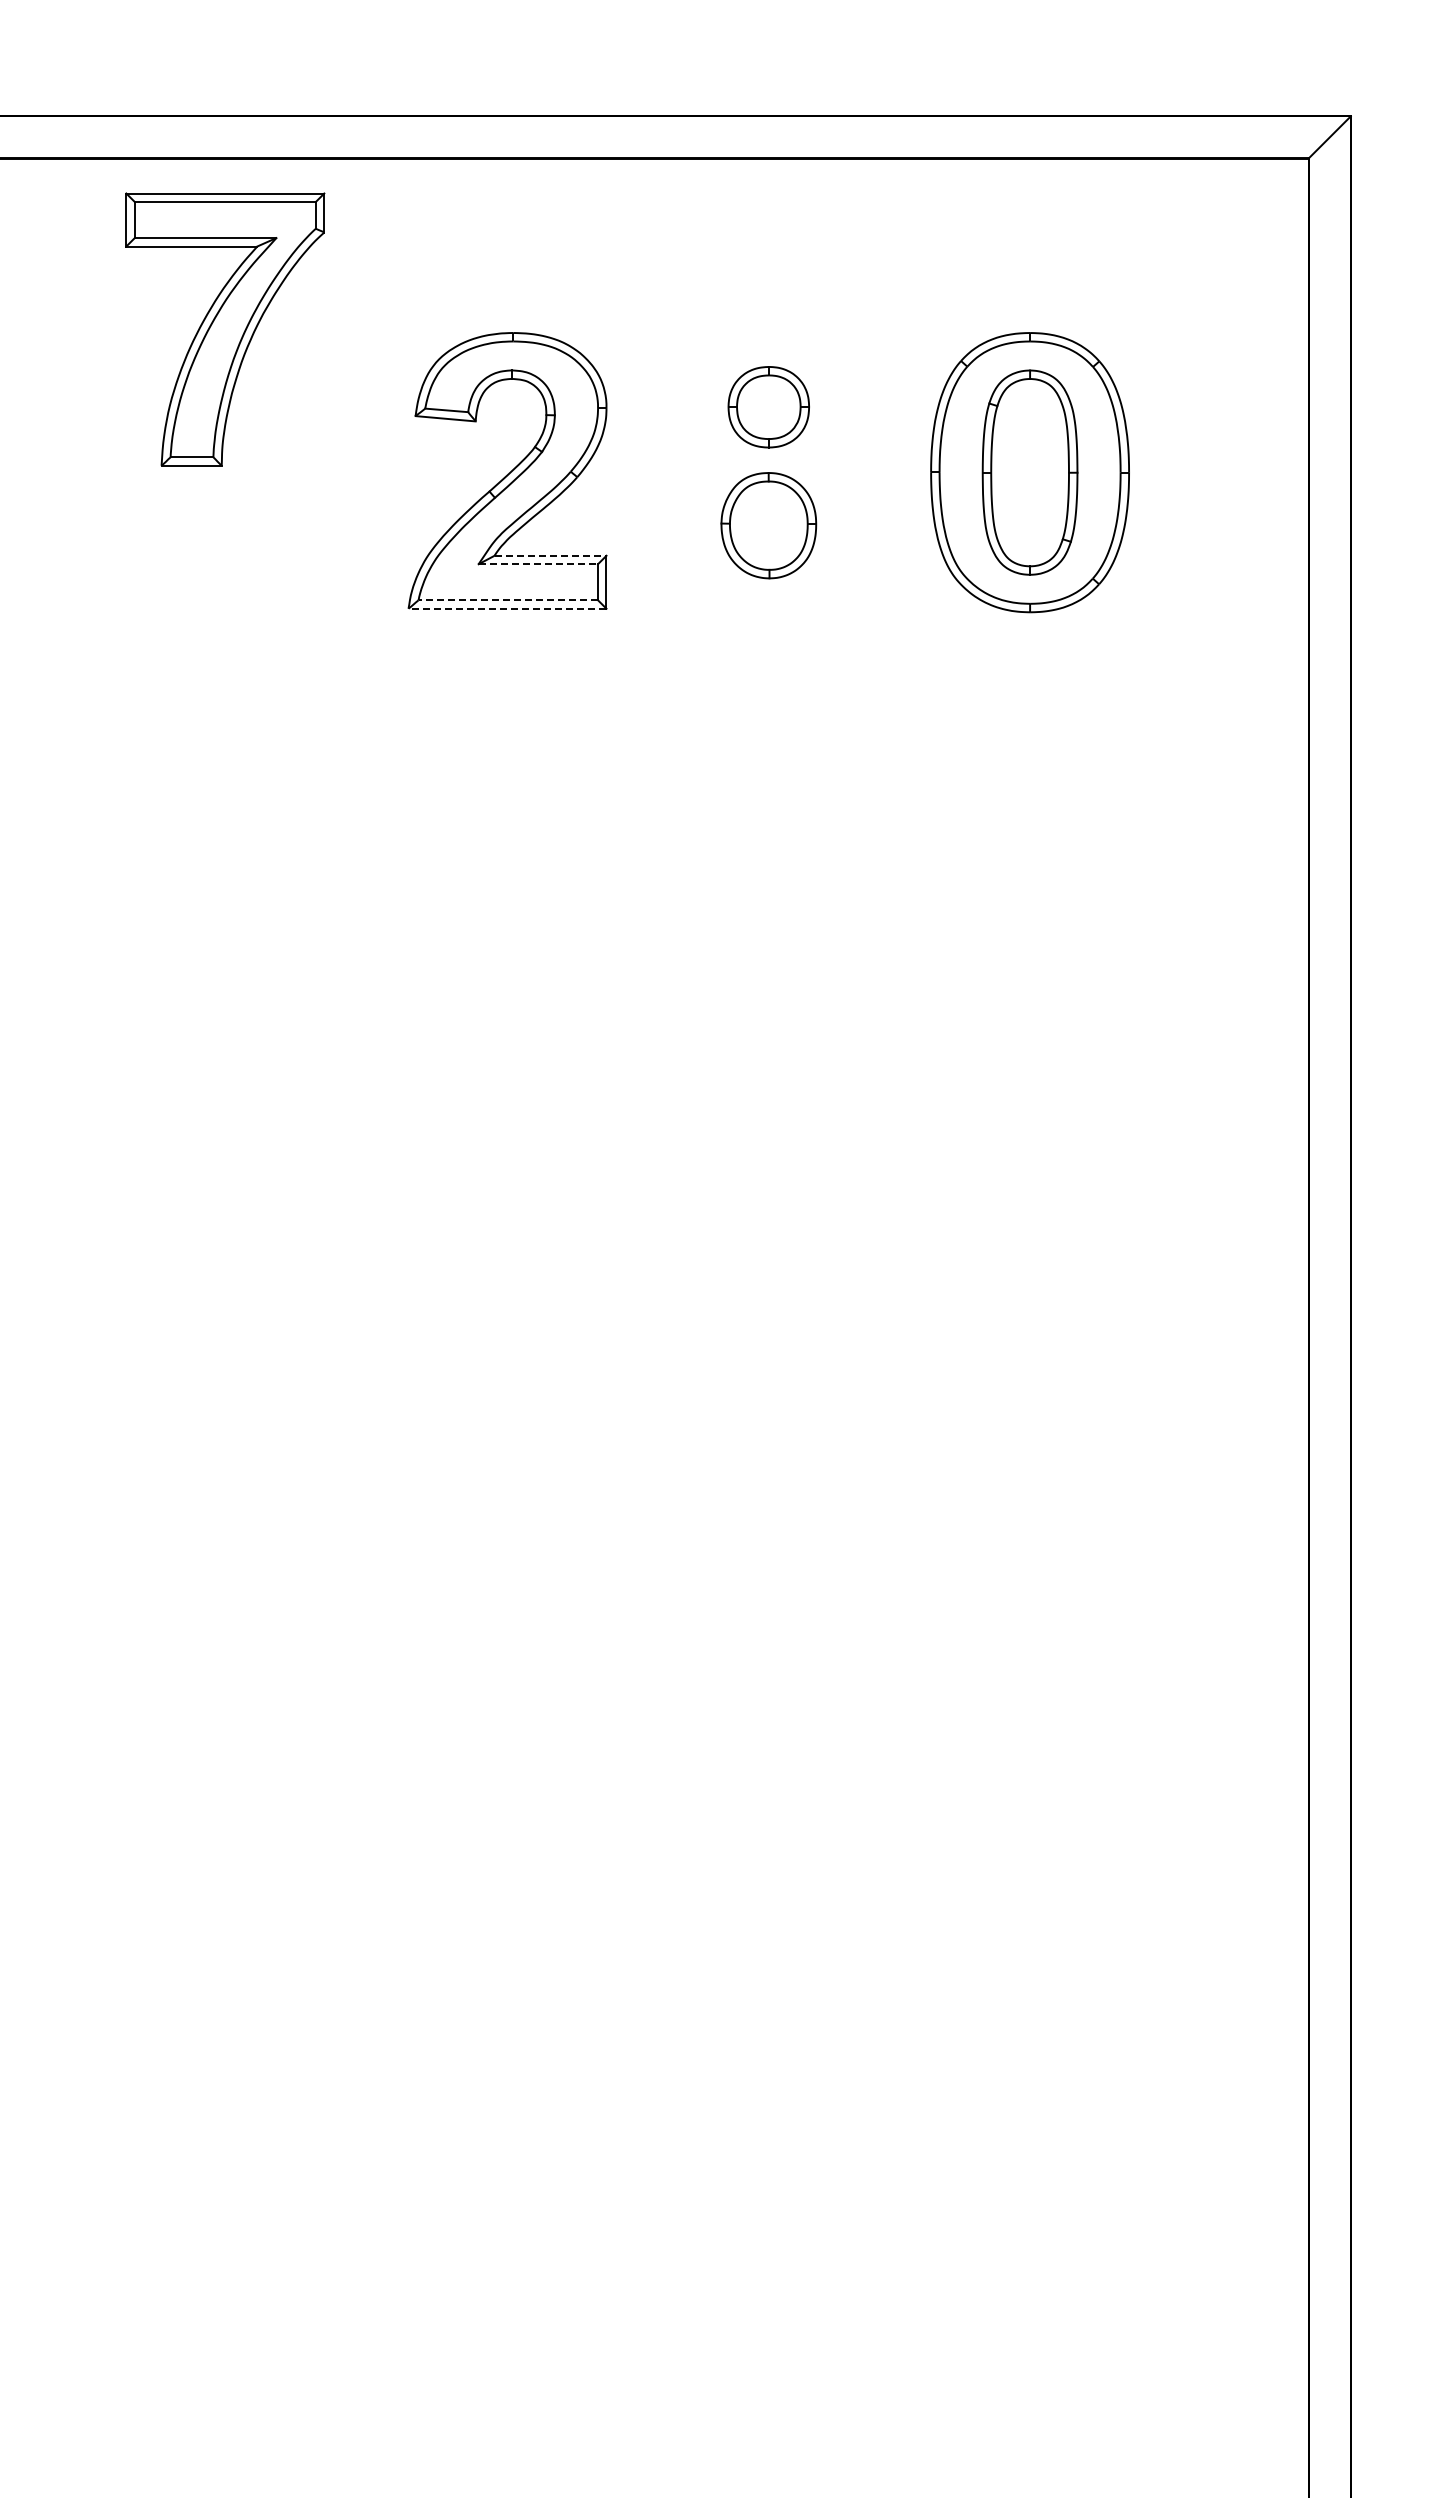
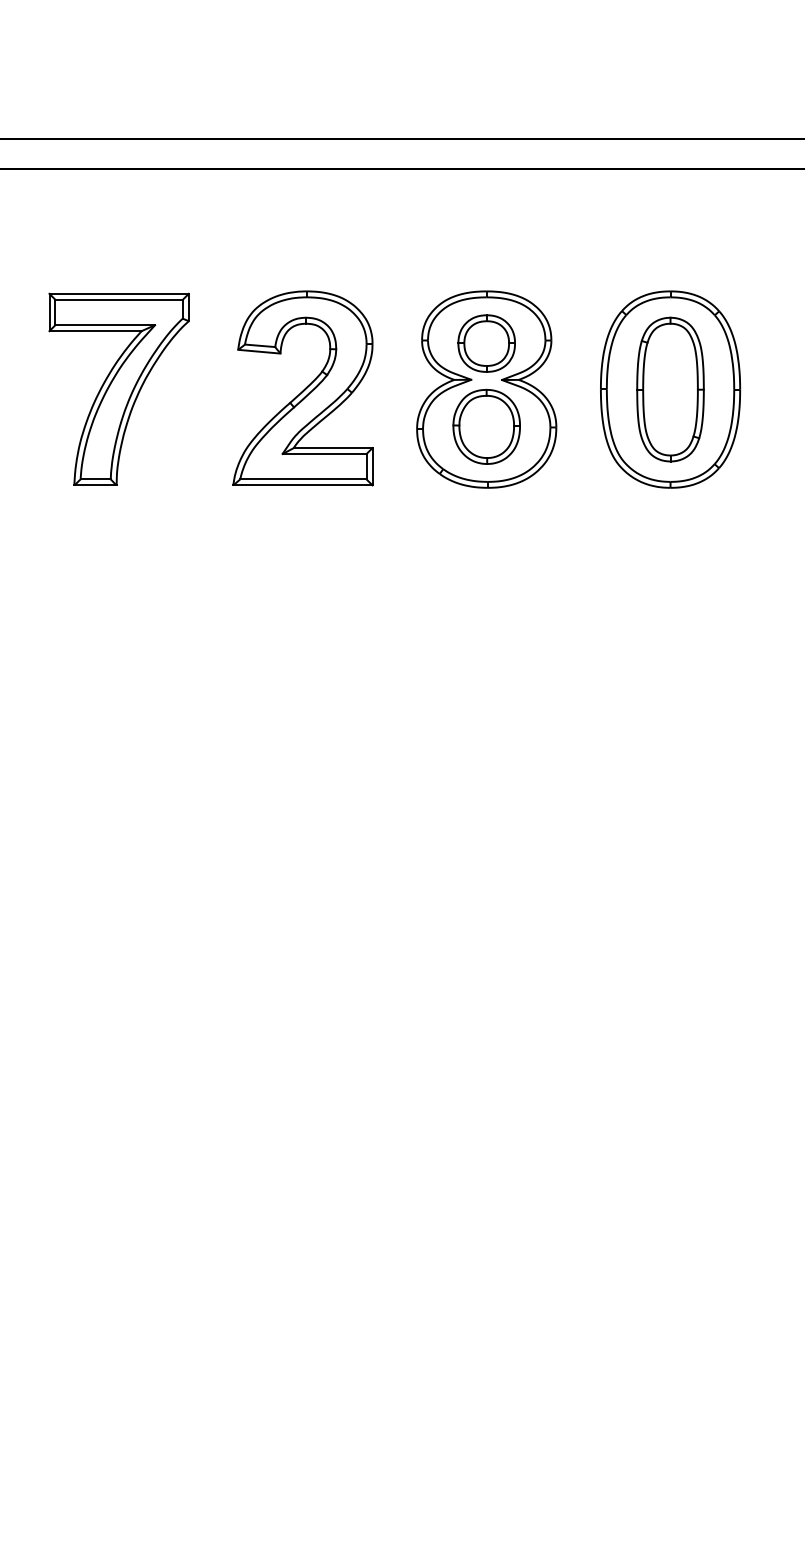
part: (225, 329) -> (119, 389), moved
part: (768, 472) -> (486, 389), added
line: (550, 555) -> (333, 447), dashed -> solid
line: (538, 564) -> (324, 454), dashed -> solid
line: (508, 600) -> (303, 479), dashed -> solid
line: (507, 608) -> (302, 485), dashed -> solid

